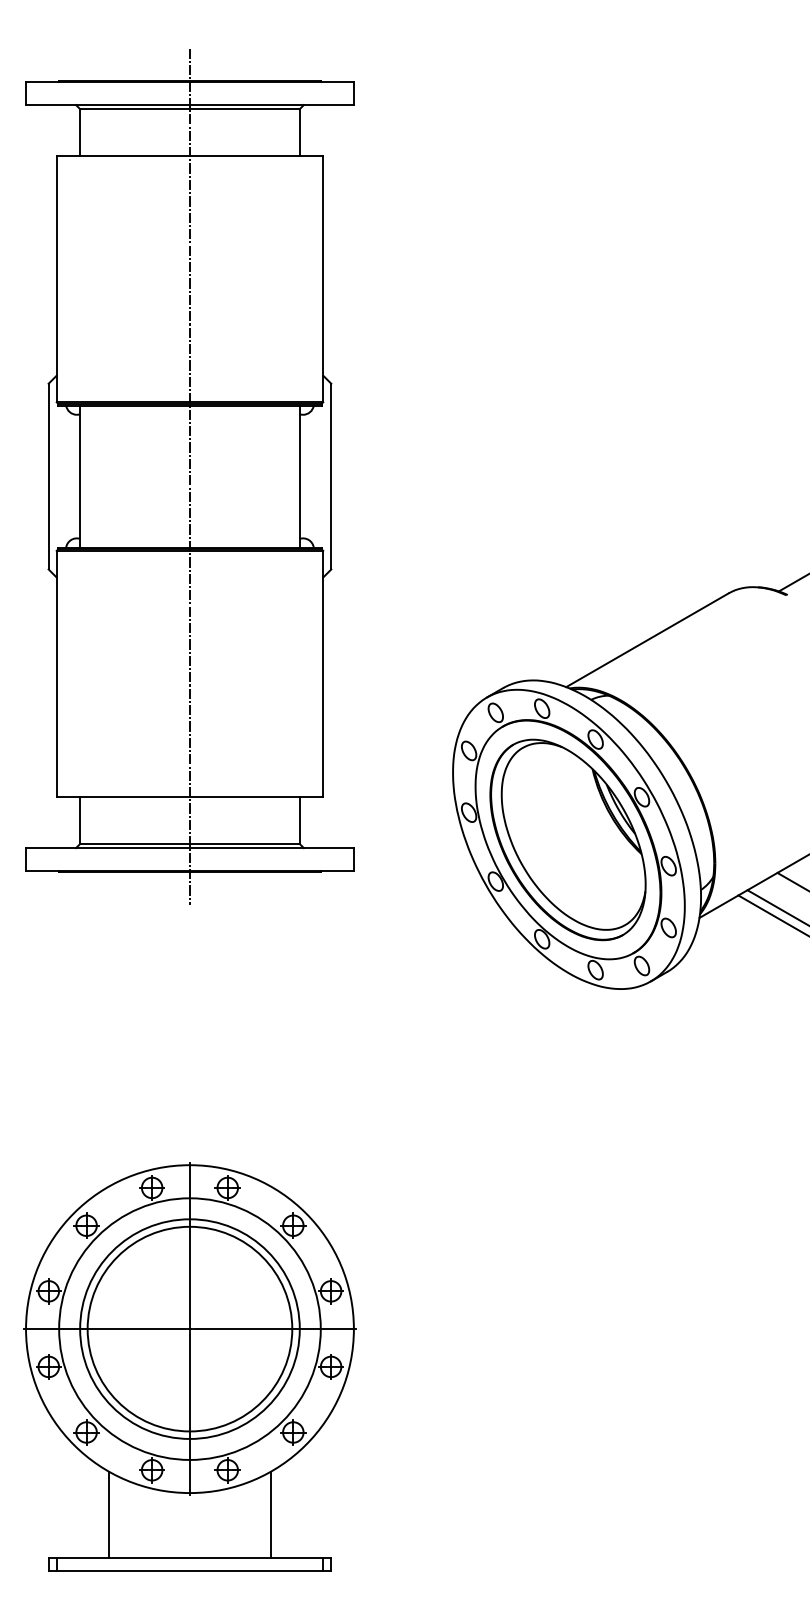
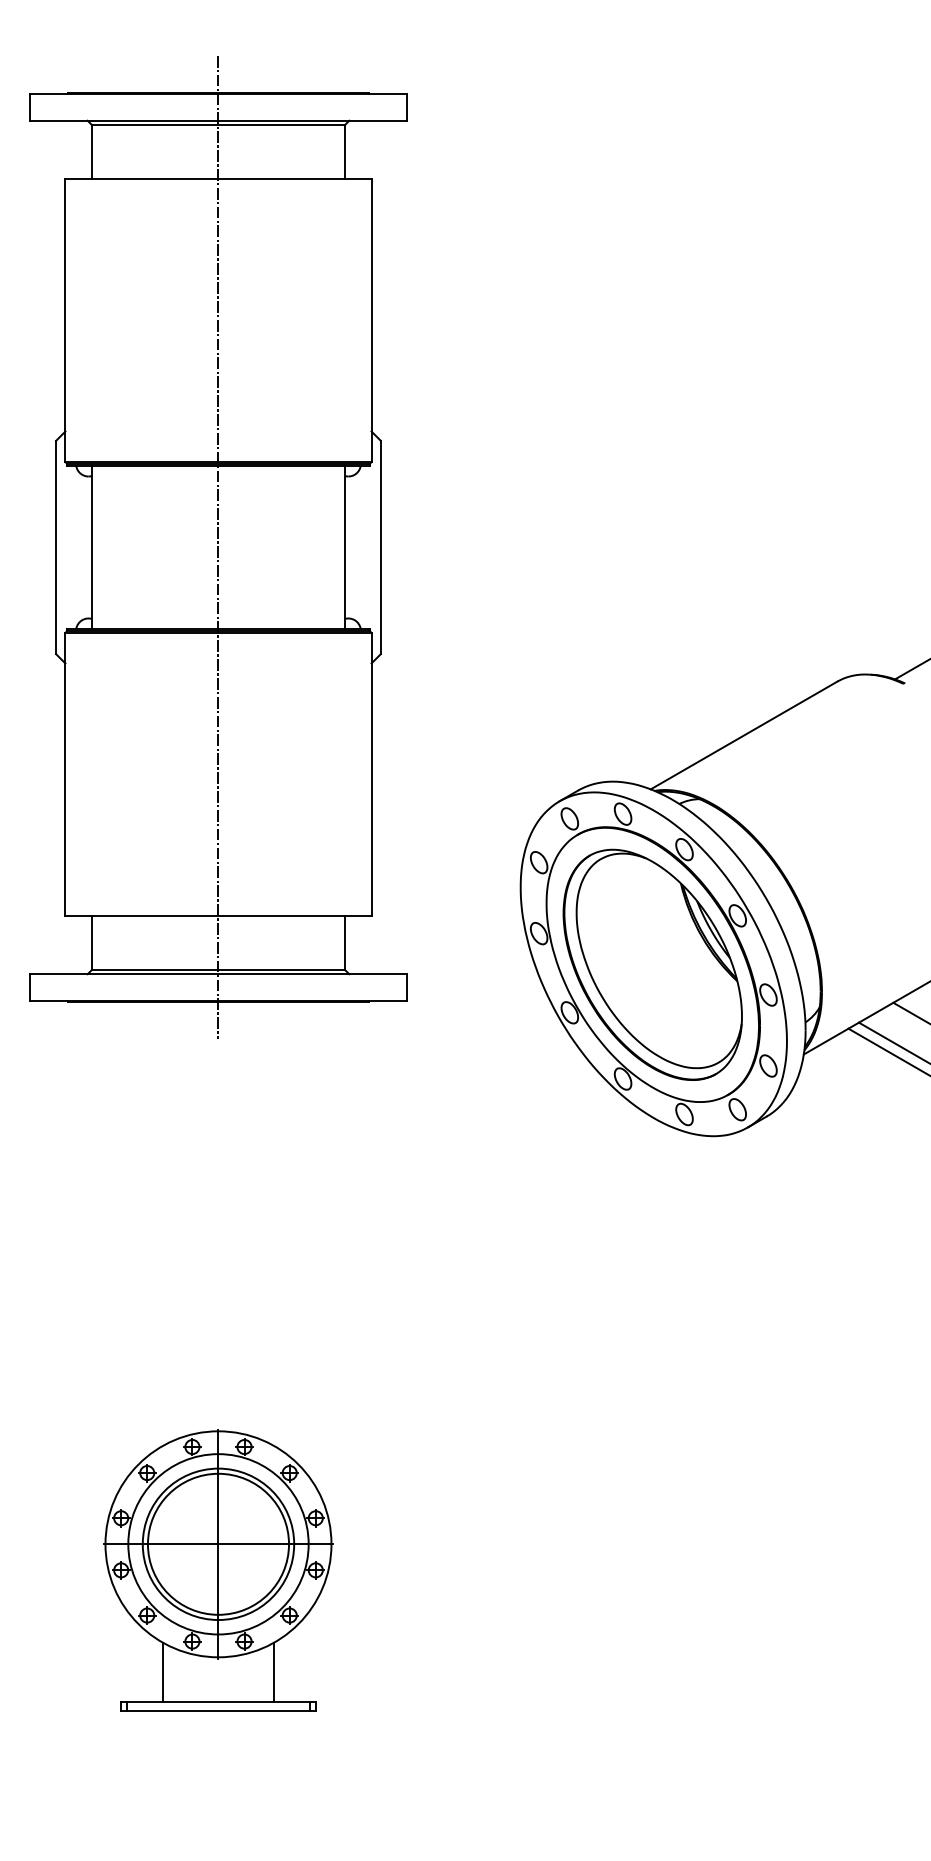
part: (189, 1367) -> (218, 1570), size x0.6

